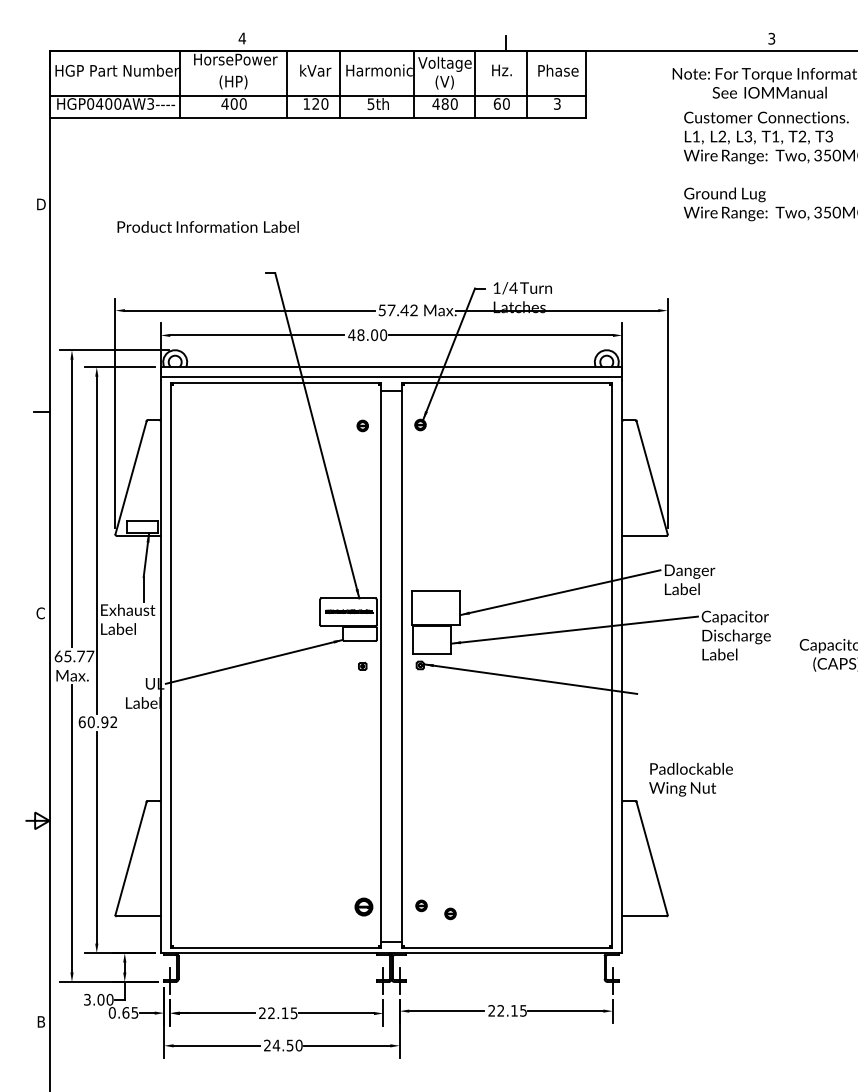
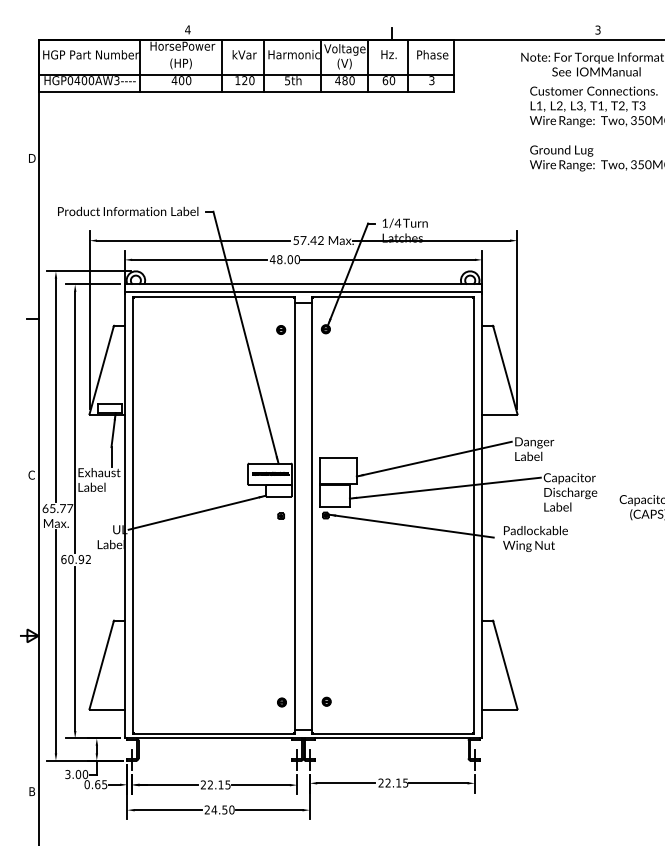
text: (207, 226) -> (127, 211), moved
text: (690, 779) -> (535, 538), moved
part: (363, 906) -> (281, 702), size x0.62
part: (450, 913) -> (349, 707), removed

